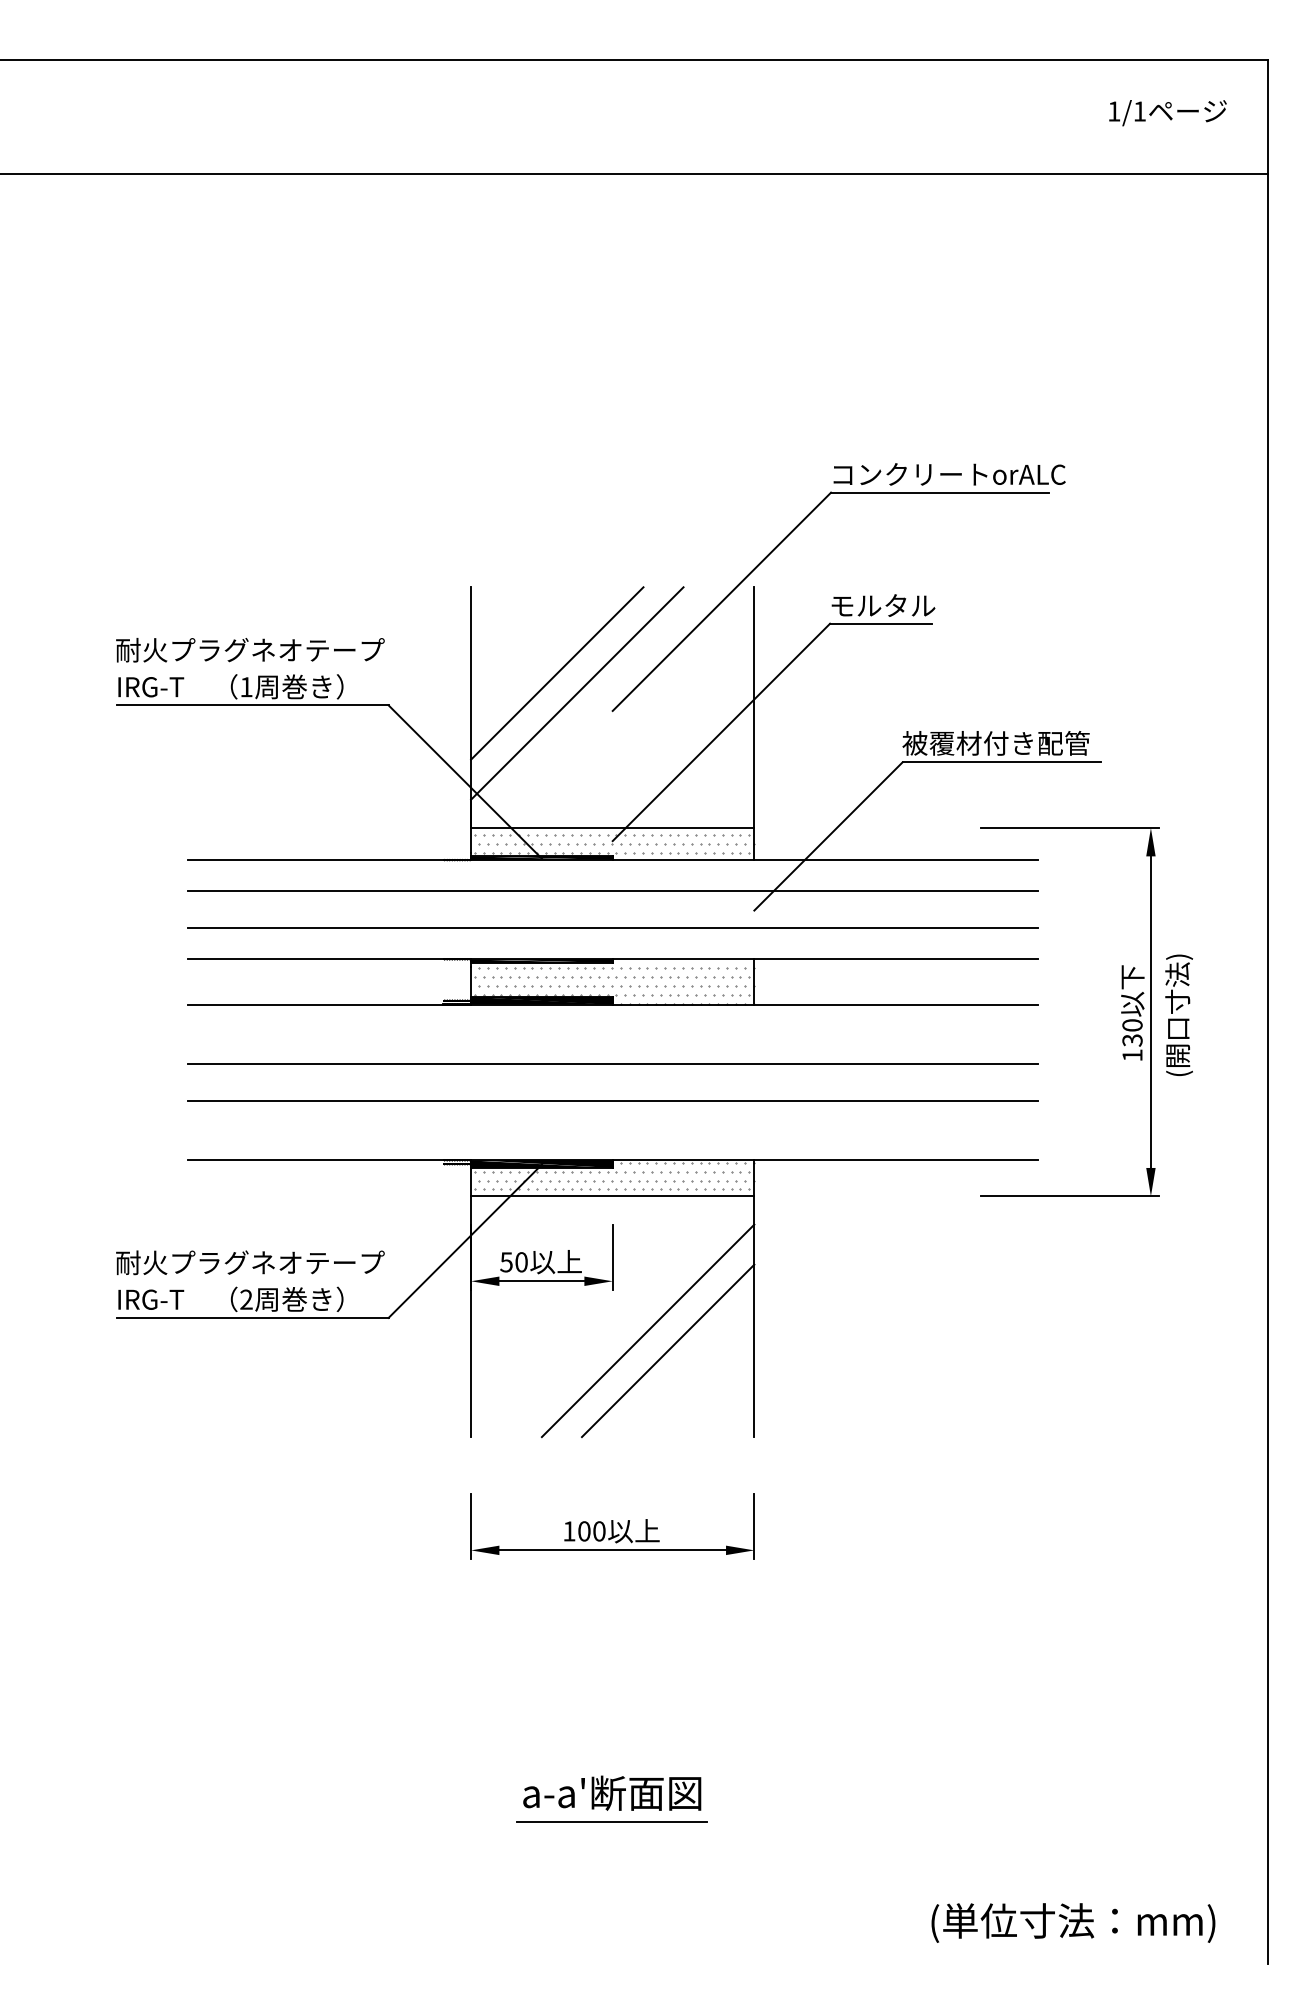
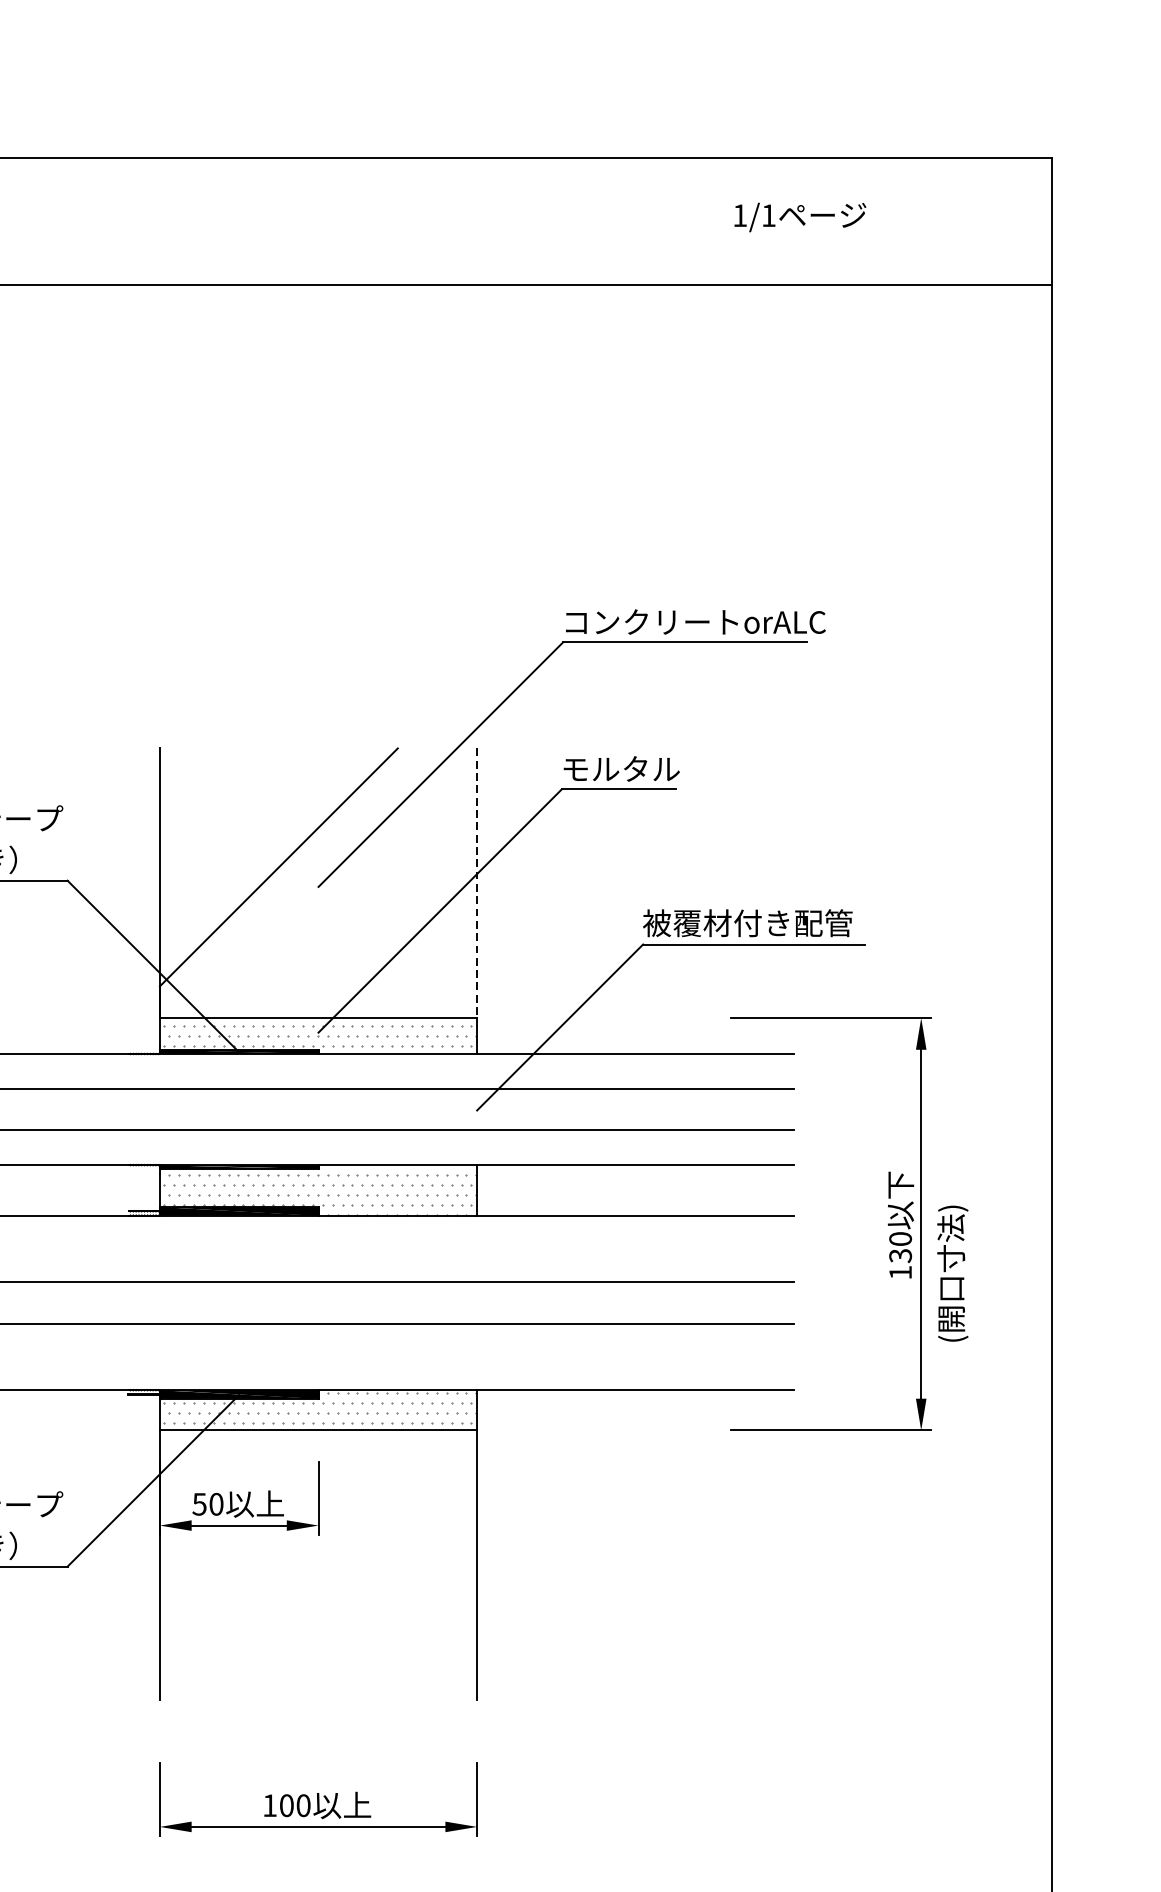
text: (1167, 113) -> (799, 217), moved
line: (557, 673) -> (256, 844), removed
line: (754, 708) -> (477, 884), solid -> dashed
text: (1178, 1014) -> (952, 1272), moved
line: (647, 1330) -> (357, 1580), removed
line: (667, 1350) -> (379, 1603), removed

